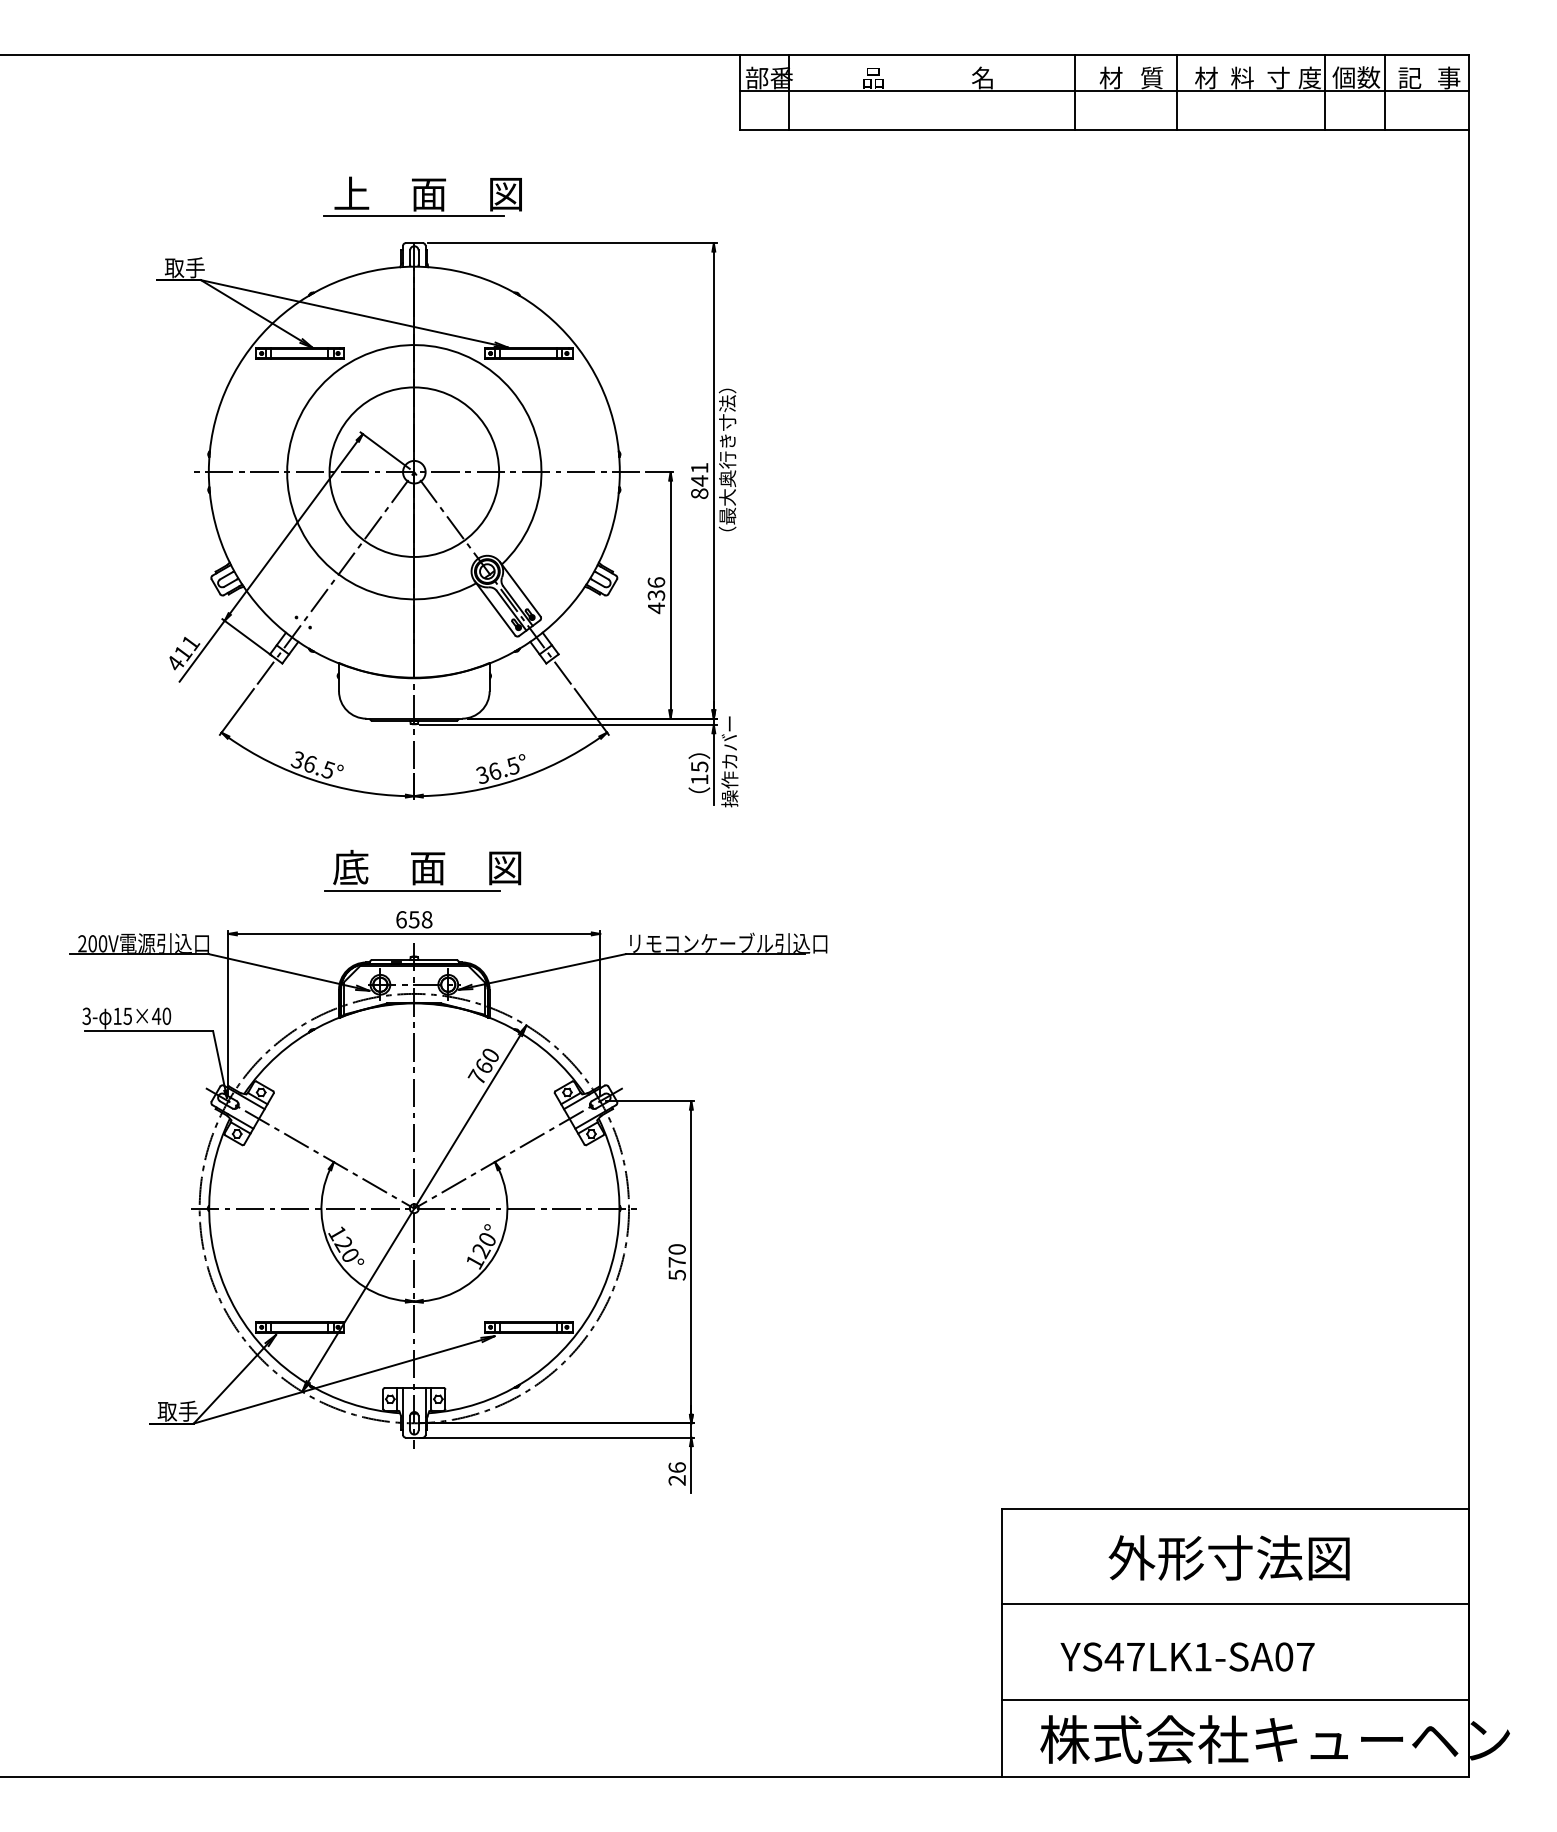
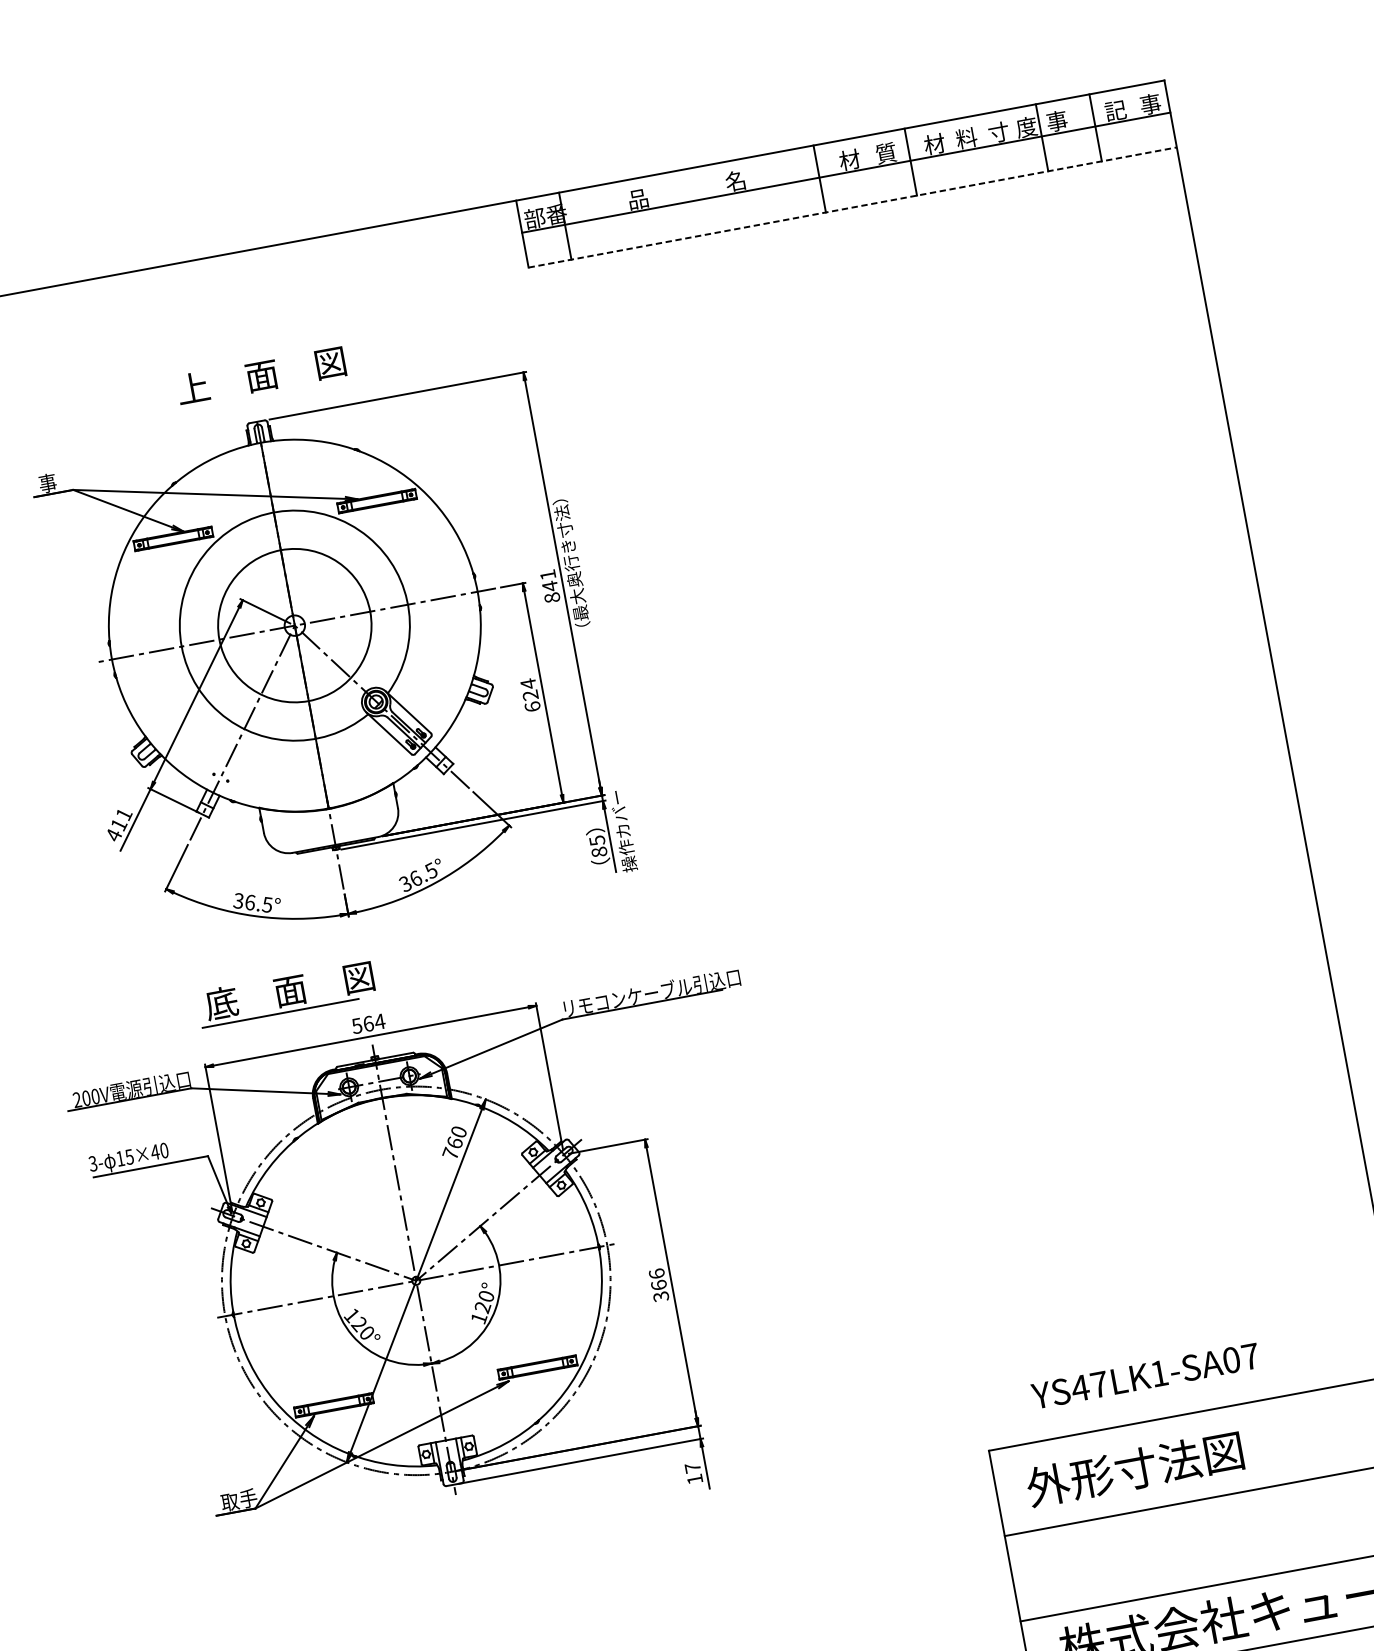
text: (1356, 77) -> (1068, 119), 個数 -> 事
line: (1105, 130) -> (853, 207), solid -> dashed
line: (414, 216) -> (252, 398), removed
text: (184, 267) -> (56, 481), 取手 -> 事
text: (656, 595) -> (530, 695), 436 -> 624
text: (699, 779) -> (599, 852), 15 -> 85
part: (422, 870) -> (285, 993), moved
text: (414, 919) -> (368, 1023), 658 -> 564
text: (676, 1261) -> (658, 1284), 570 -> 366
text: (676, 1473) -> (693, 1473), 26 -> 17
text: (1228, 1557) -> (1134, 1468), moved
text: (1187, 1656) -> (1145, 1375), moved

